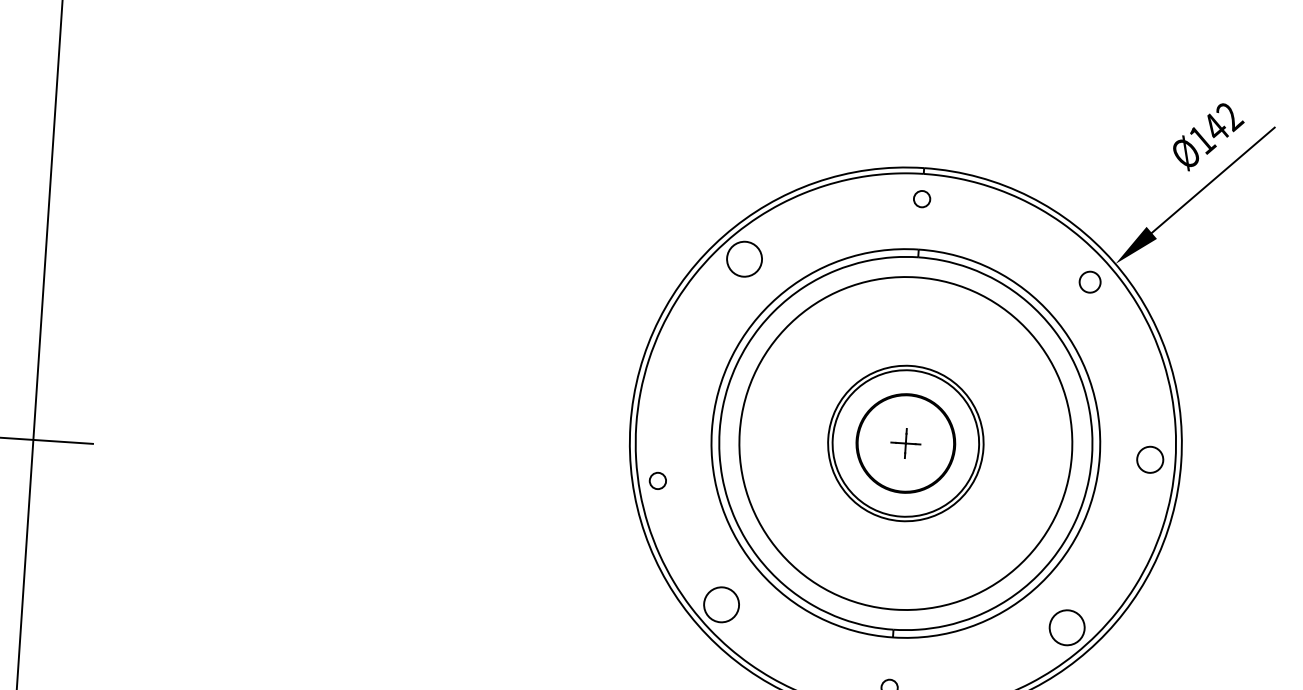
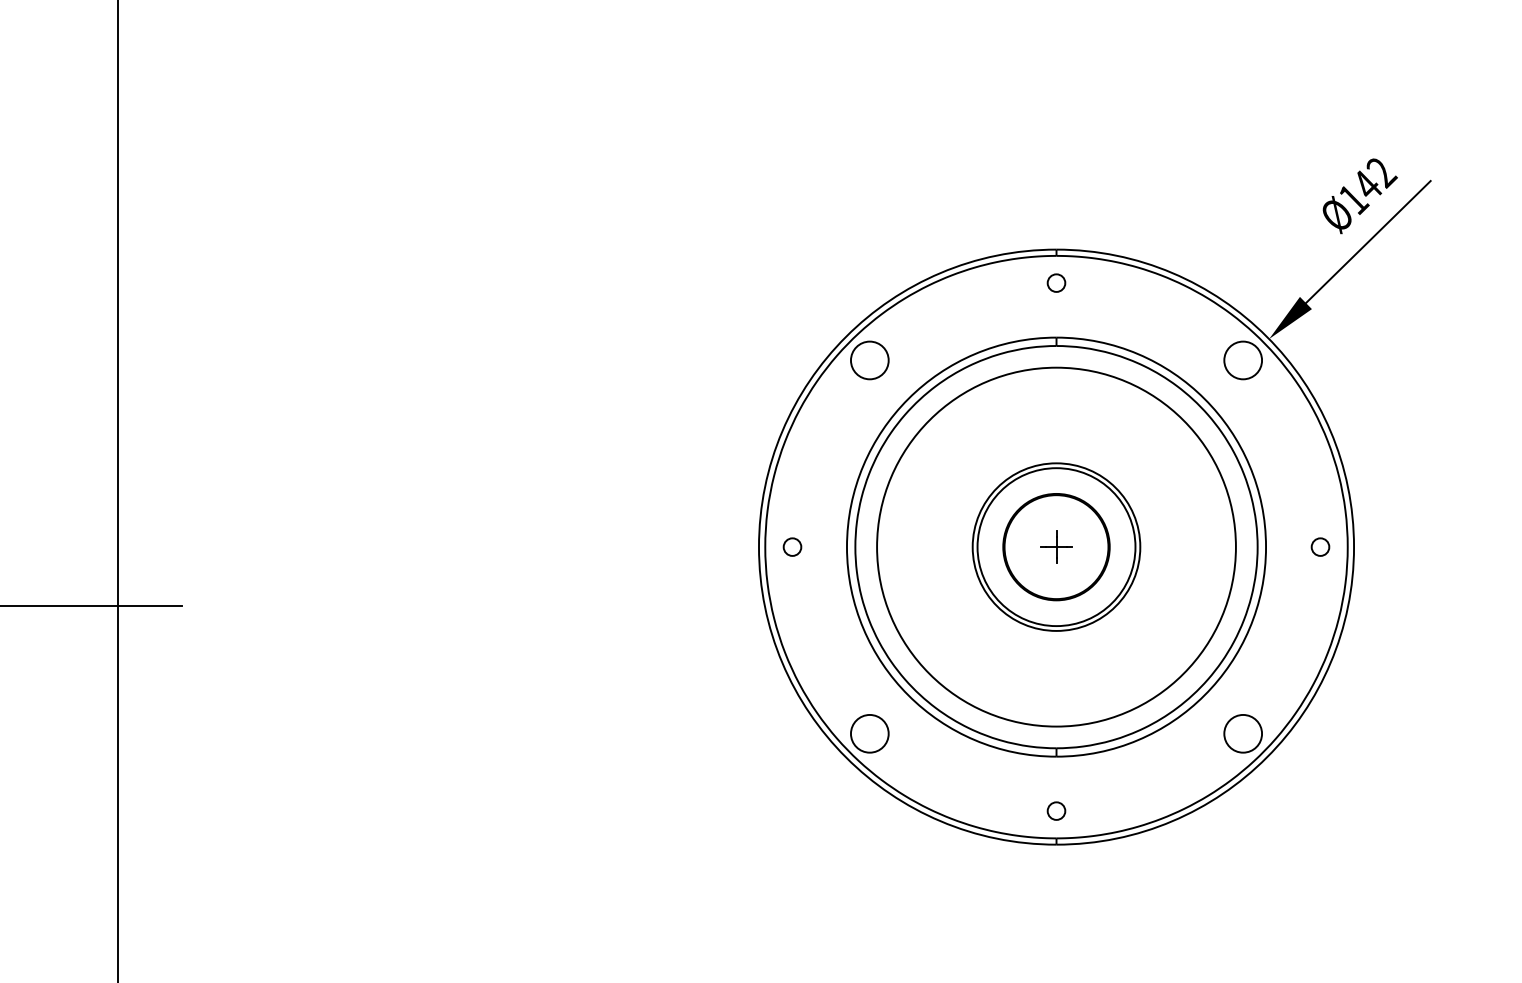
circle: (1090, 282) -> (1243, 360), size x1.67
circle: (1150, 459) -> (1320, 546), size x0.62
circle: (657, 480) -> (792, 546), moved

